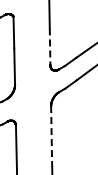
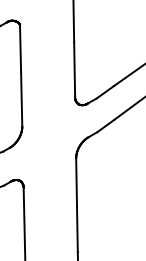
line: (50, 47) -> (75, 70), dashed -> solid
line: (51, 138) -> (76, 206), dashed -> solid

